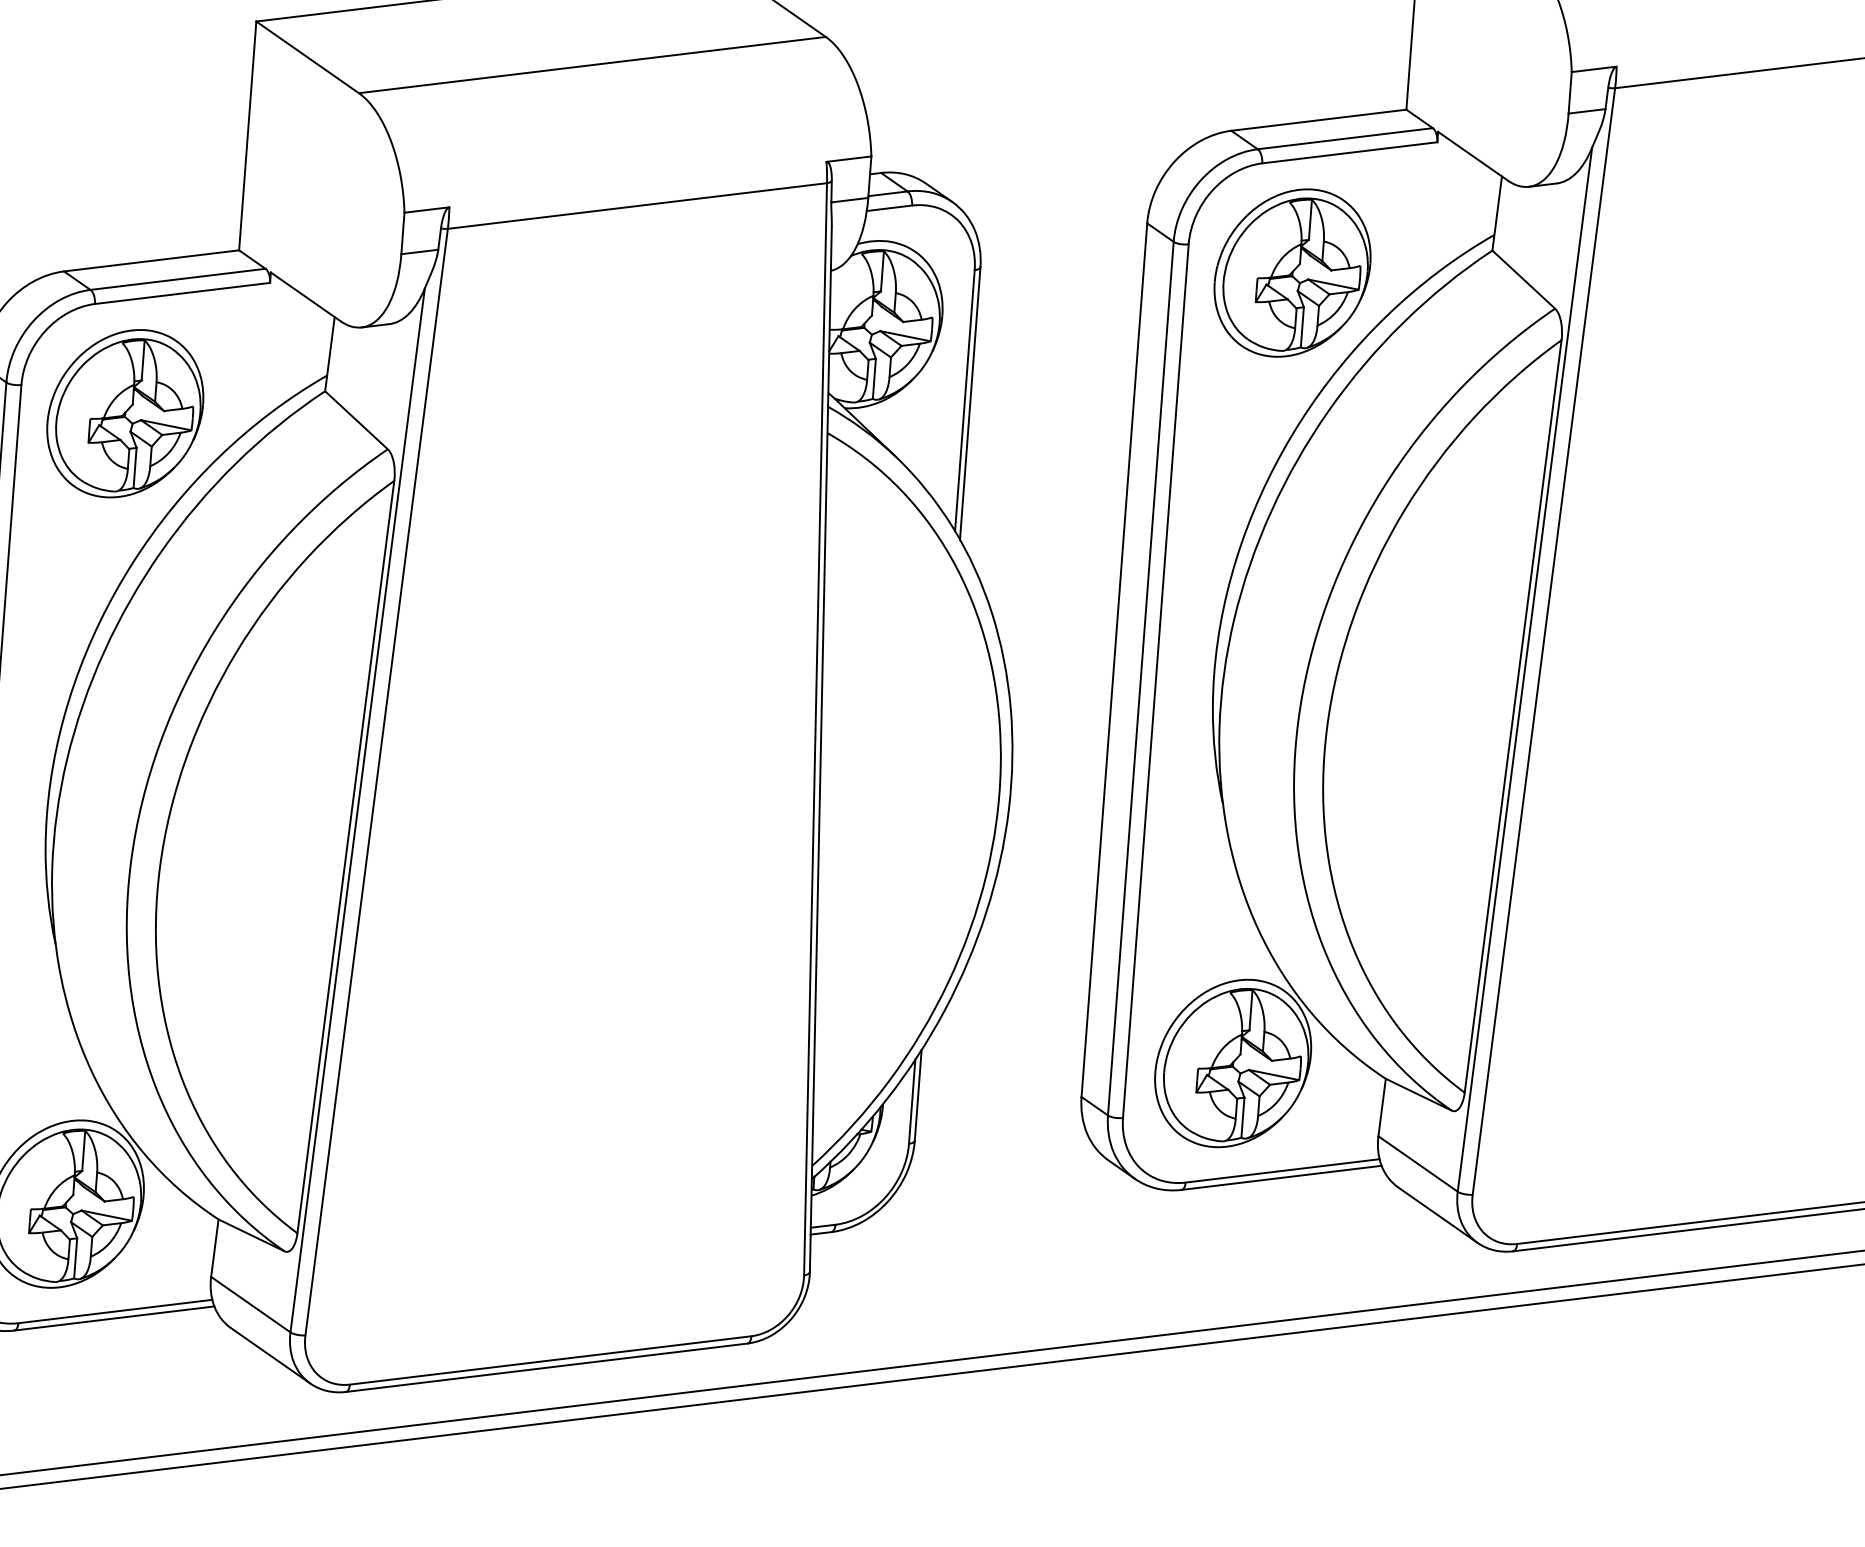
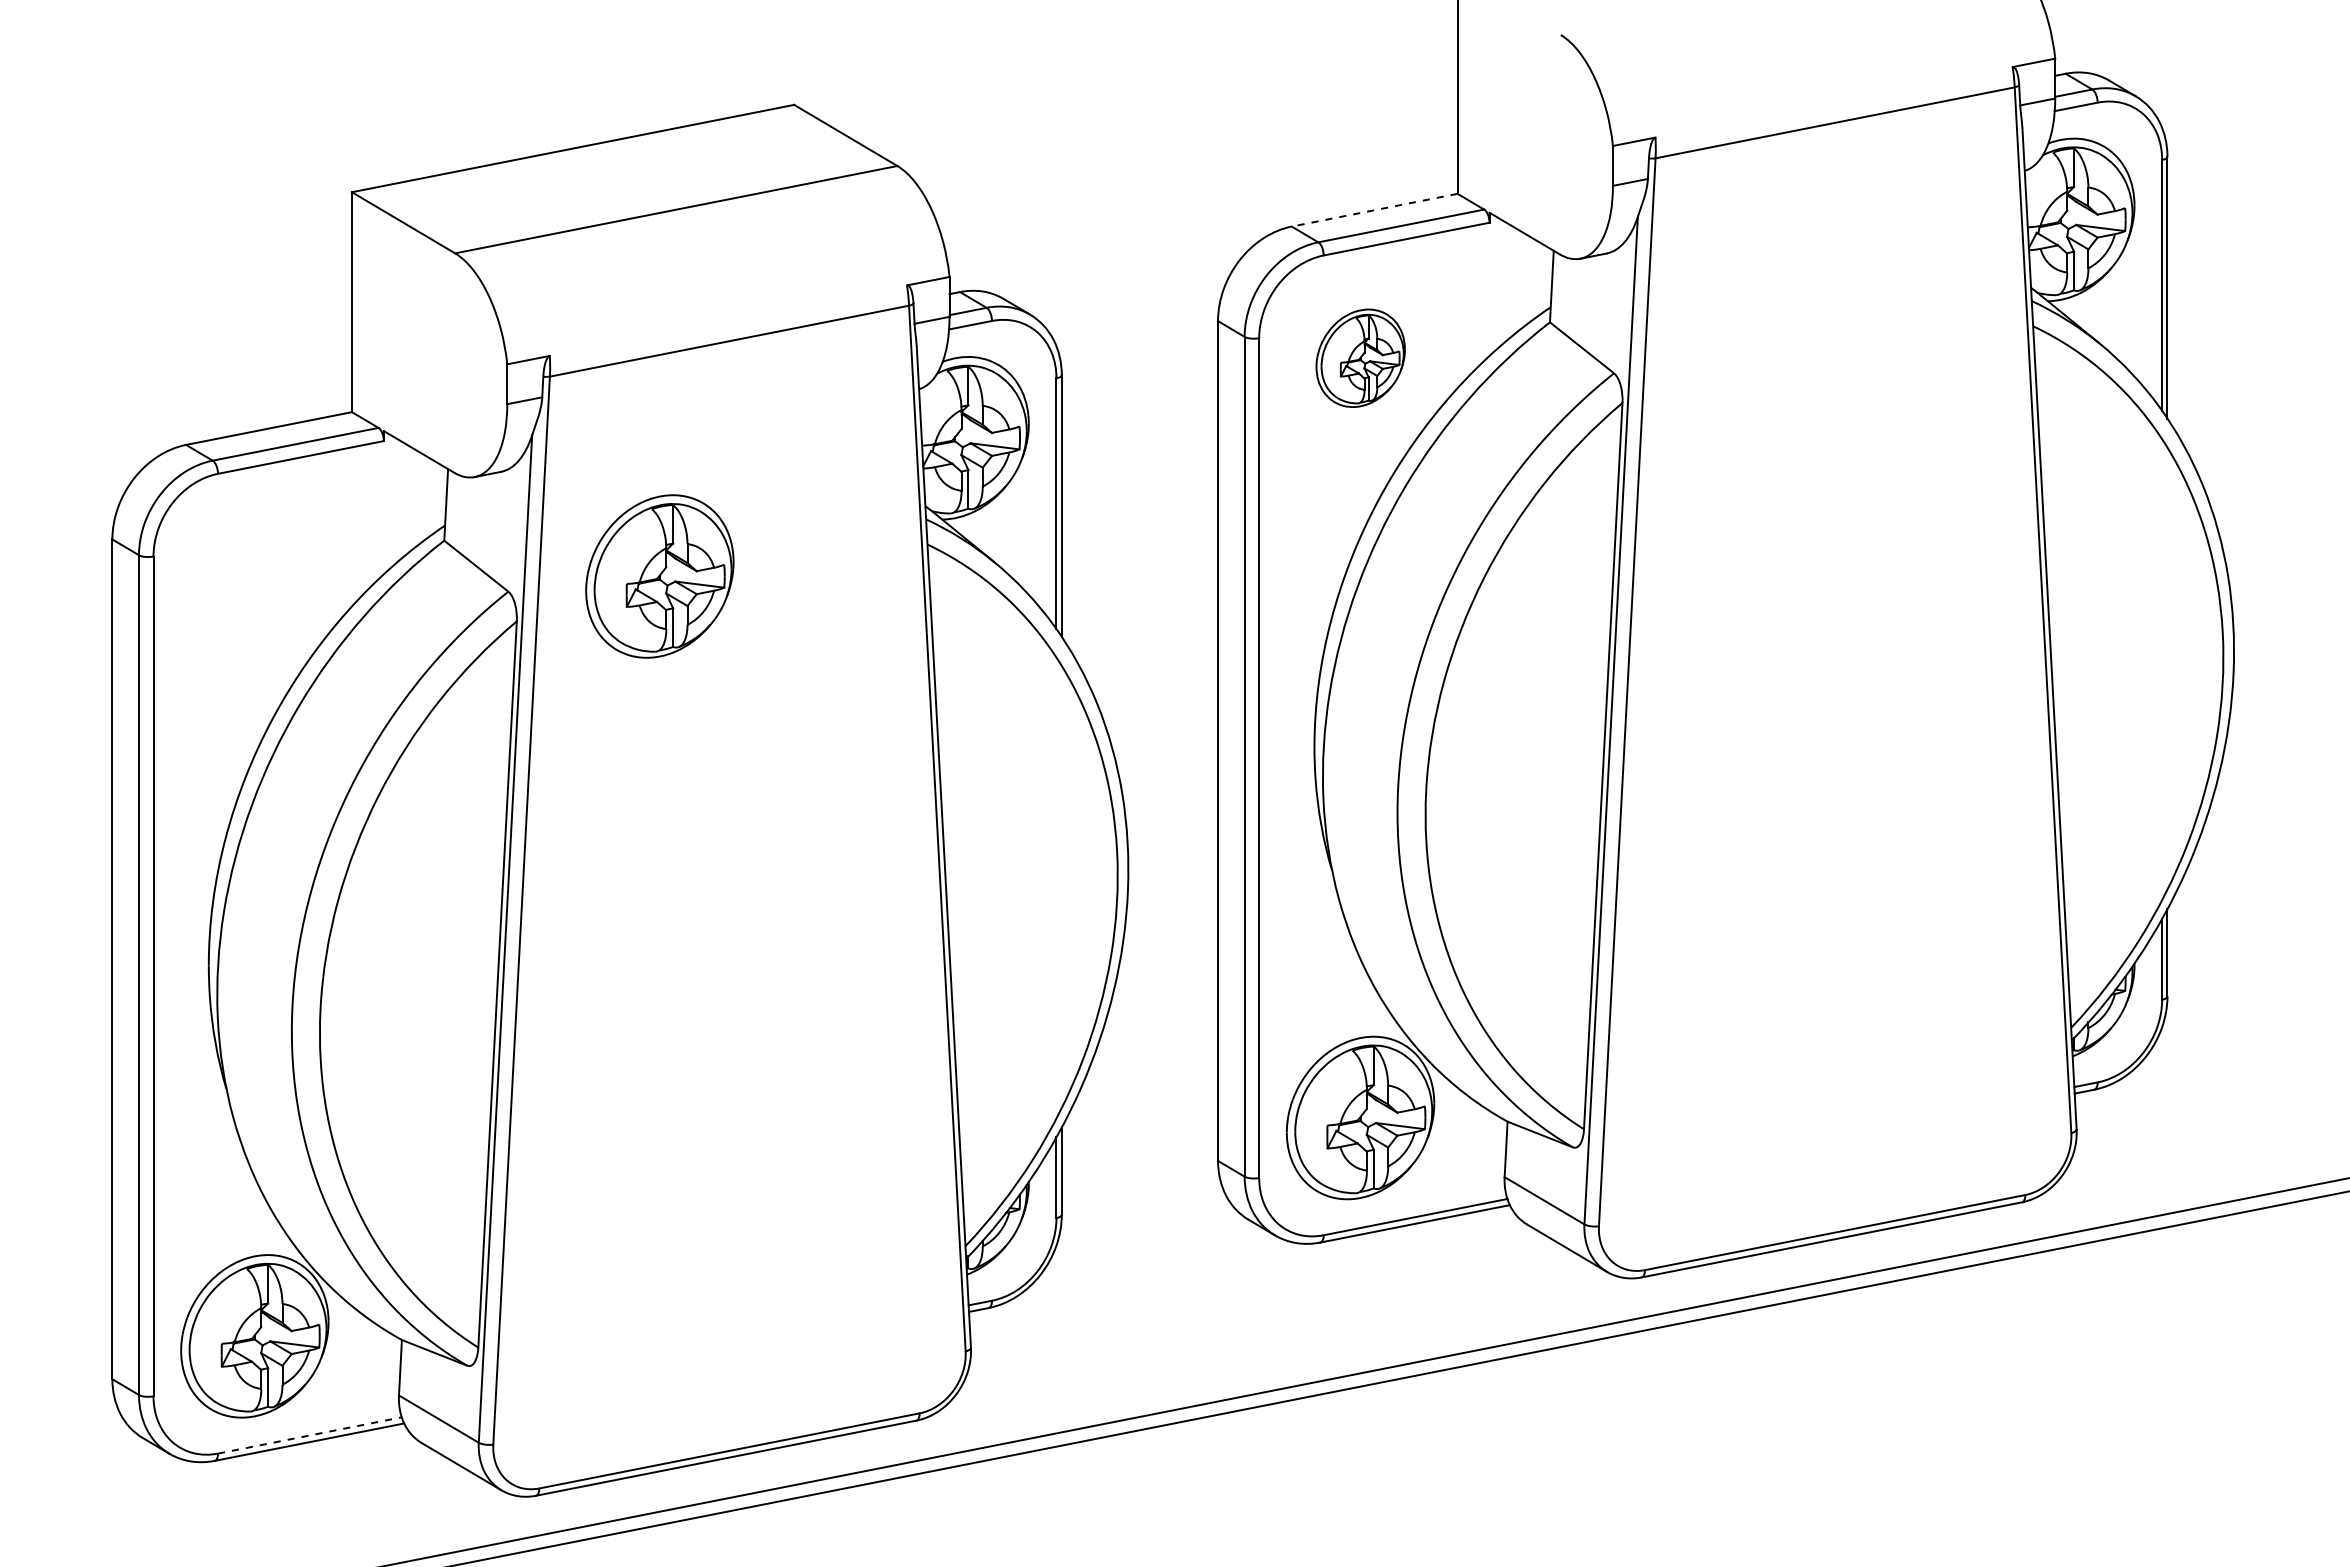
line: (1318, 120) -> (1374, 210), solid -> dashed
part: (1292, 273) -> (1360, 358), size x0.6
part: (124, 413) -> (659, 576), moved
line: (114, 1311) -> (309, 1435), solid -> dashed

